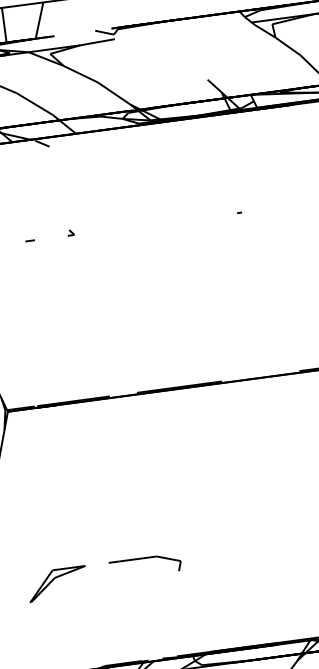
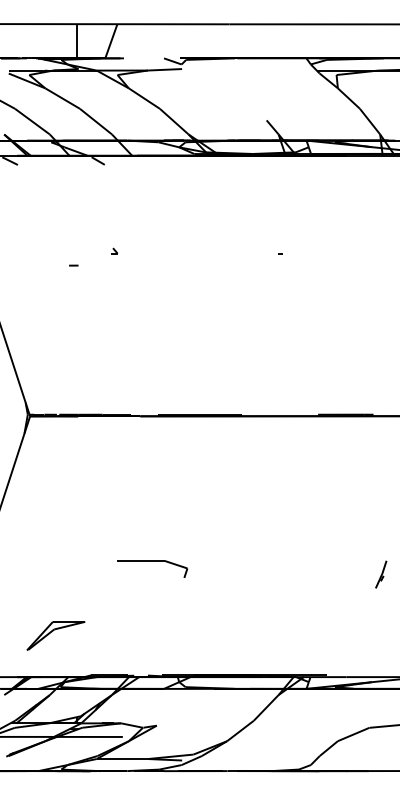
line: (29, 240) -> (73, 265), moved
part: (144, 558) -> (152, 561), moved
part: (57, 583) -> (55, 635), moved

